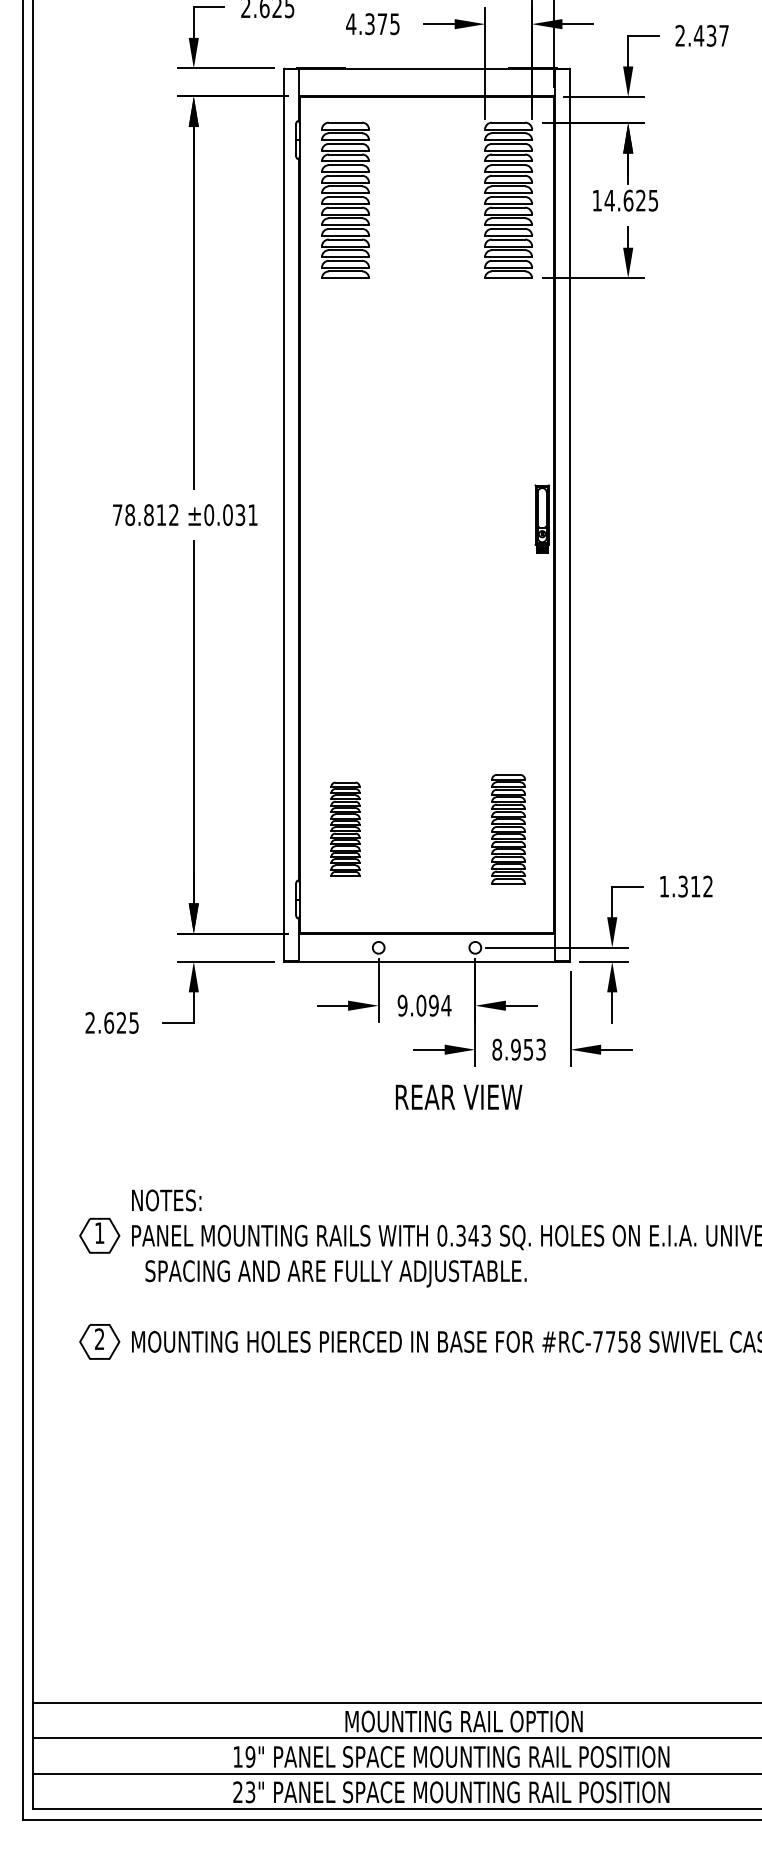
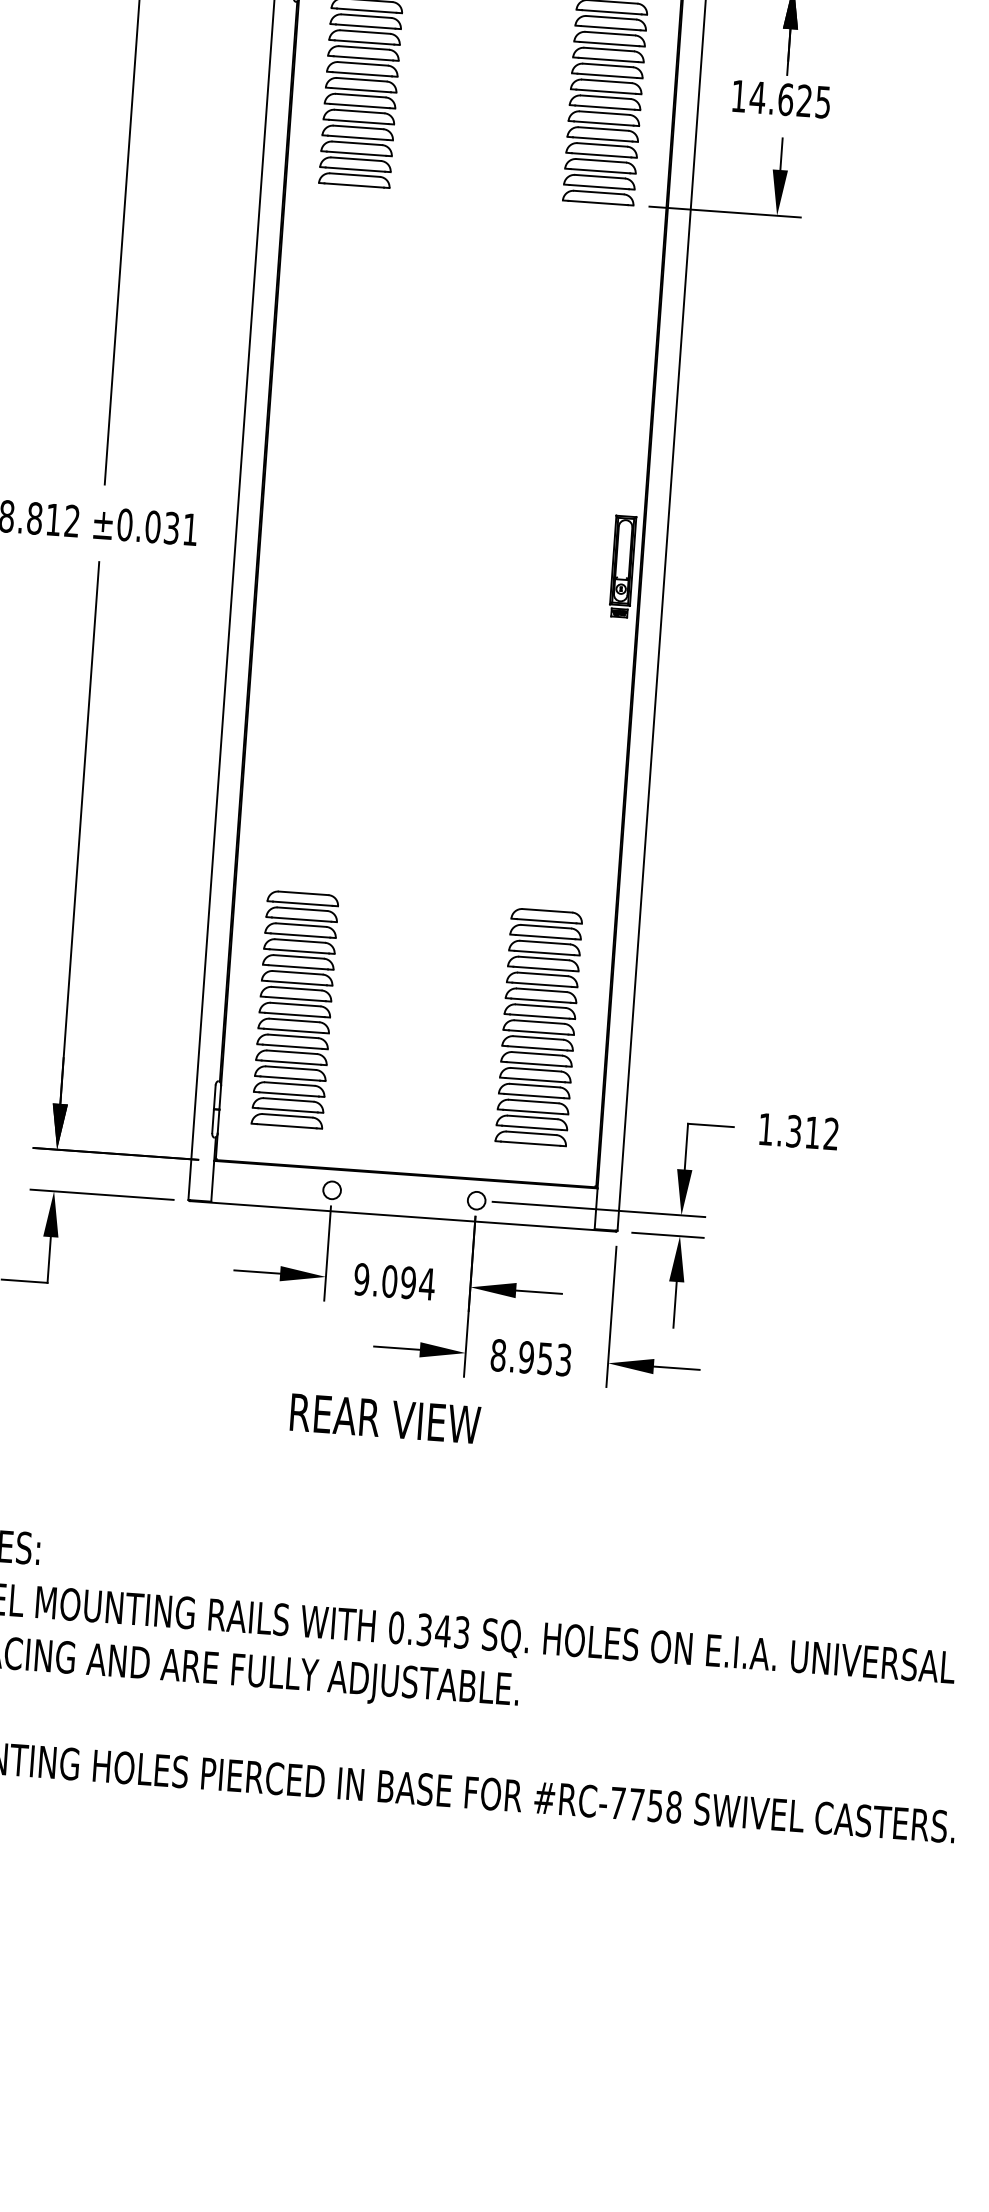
part: (345, 828) -> (295, 1008), size x1.67
part: (508, 828) -> (539, 1025), size x1.43
text: (458, 1096) -> (384, 1417), moved

